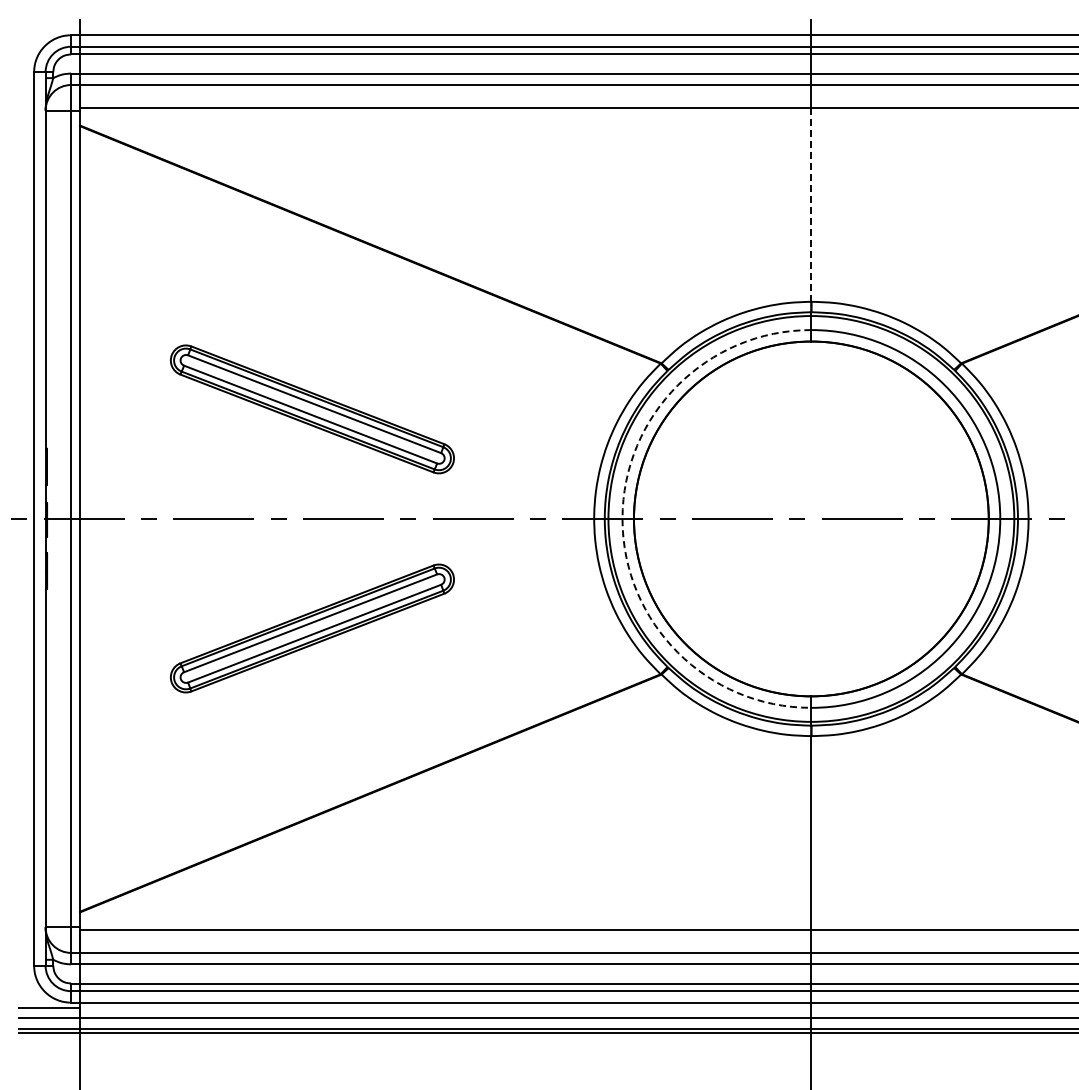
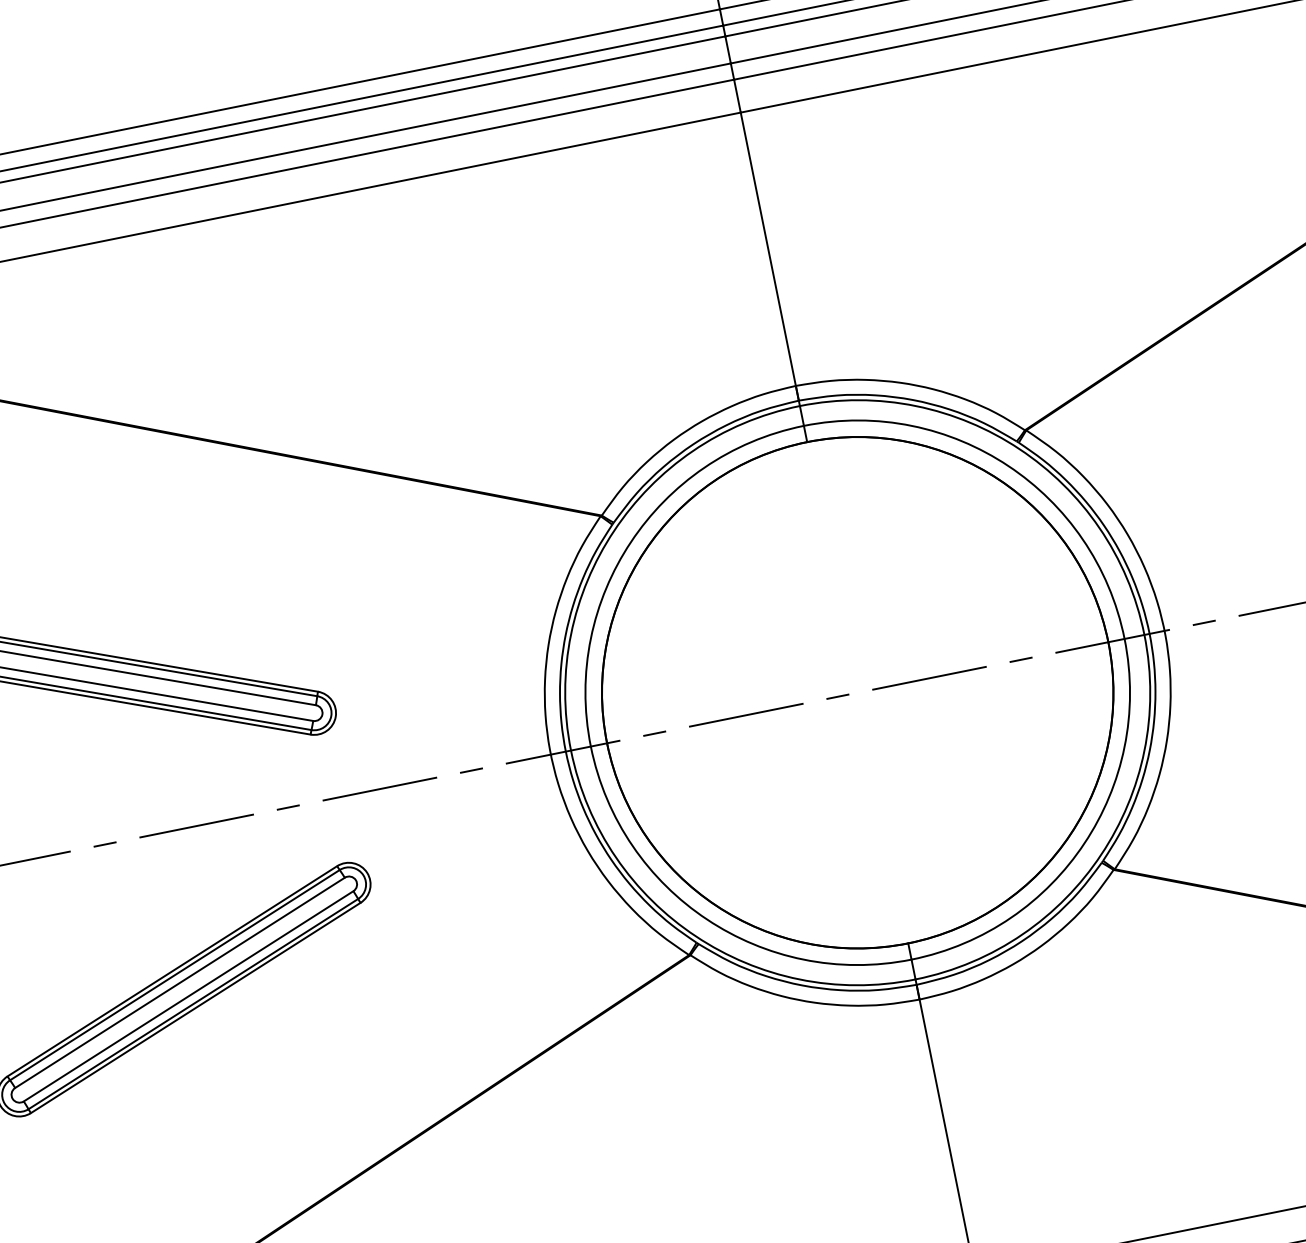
line: (811, 205) -> (768, 249), dashed -> solid
arc: (622, 518) -> (590, 745), dashed -> solid

